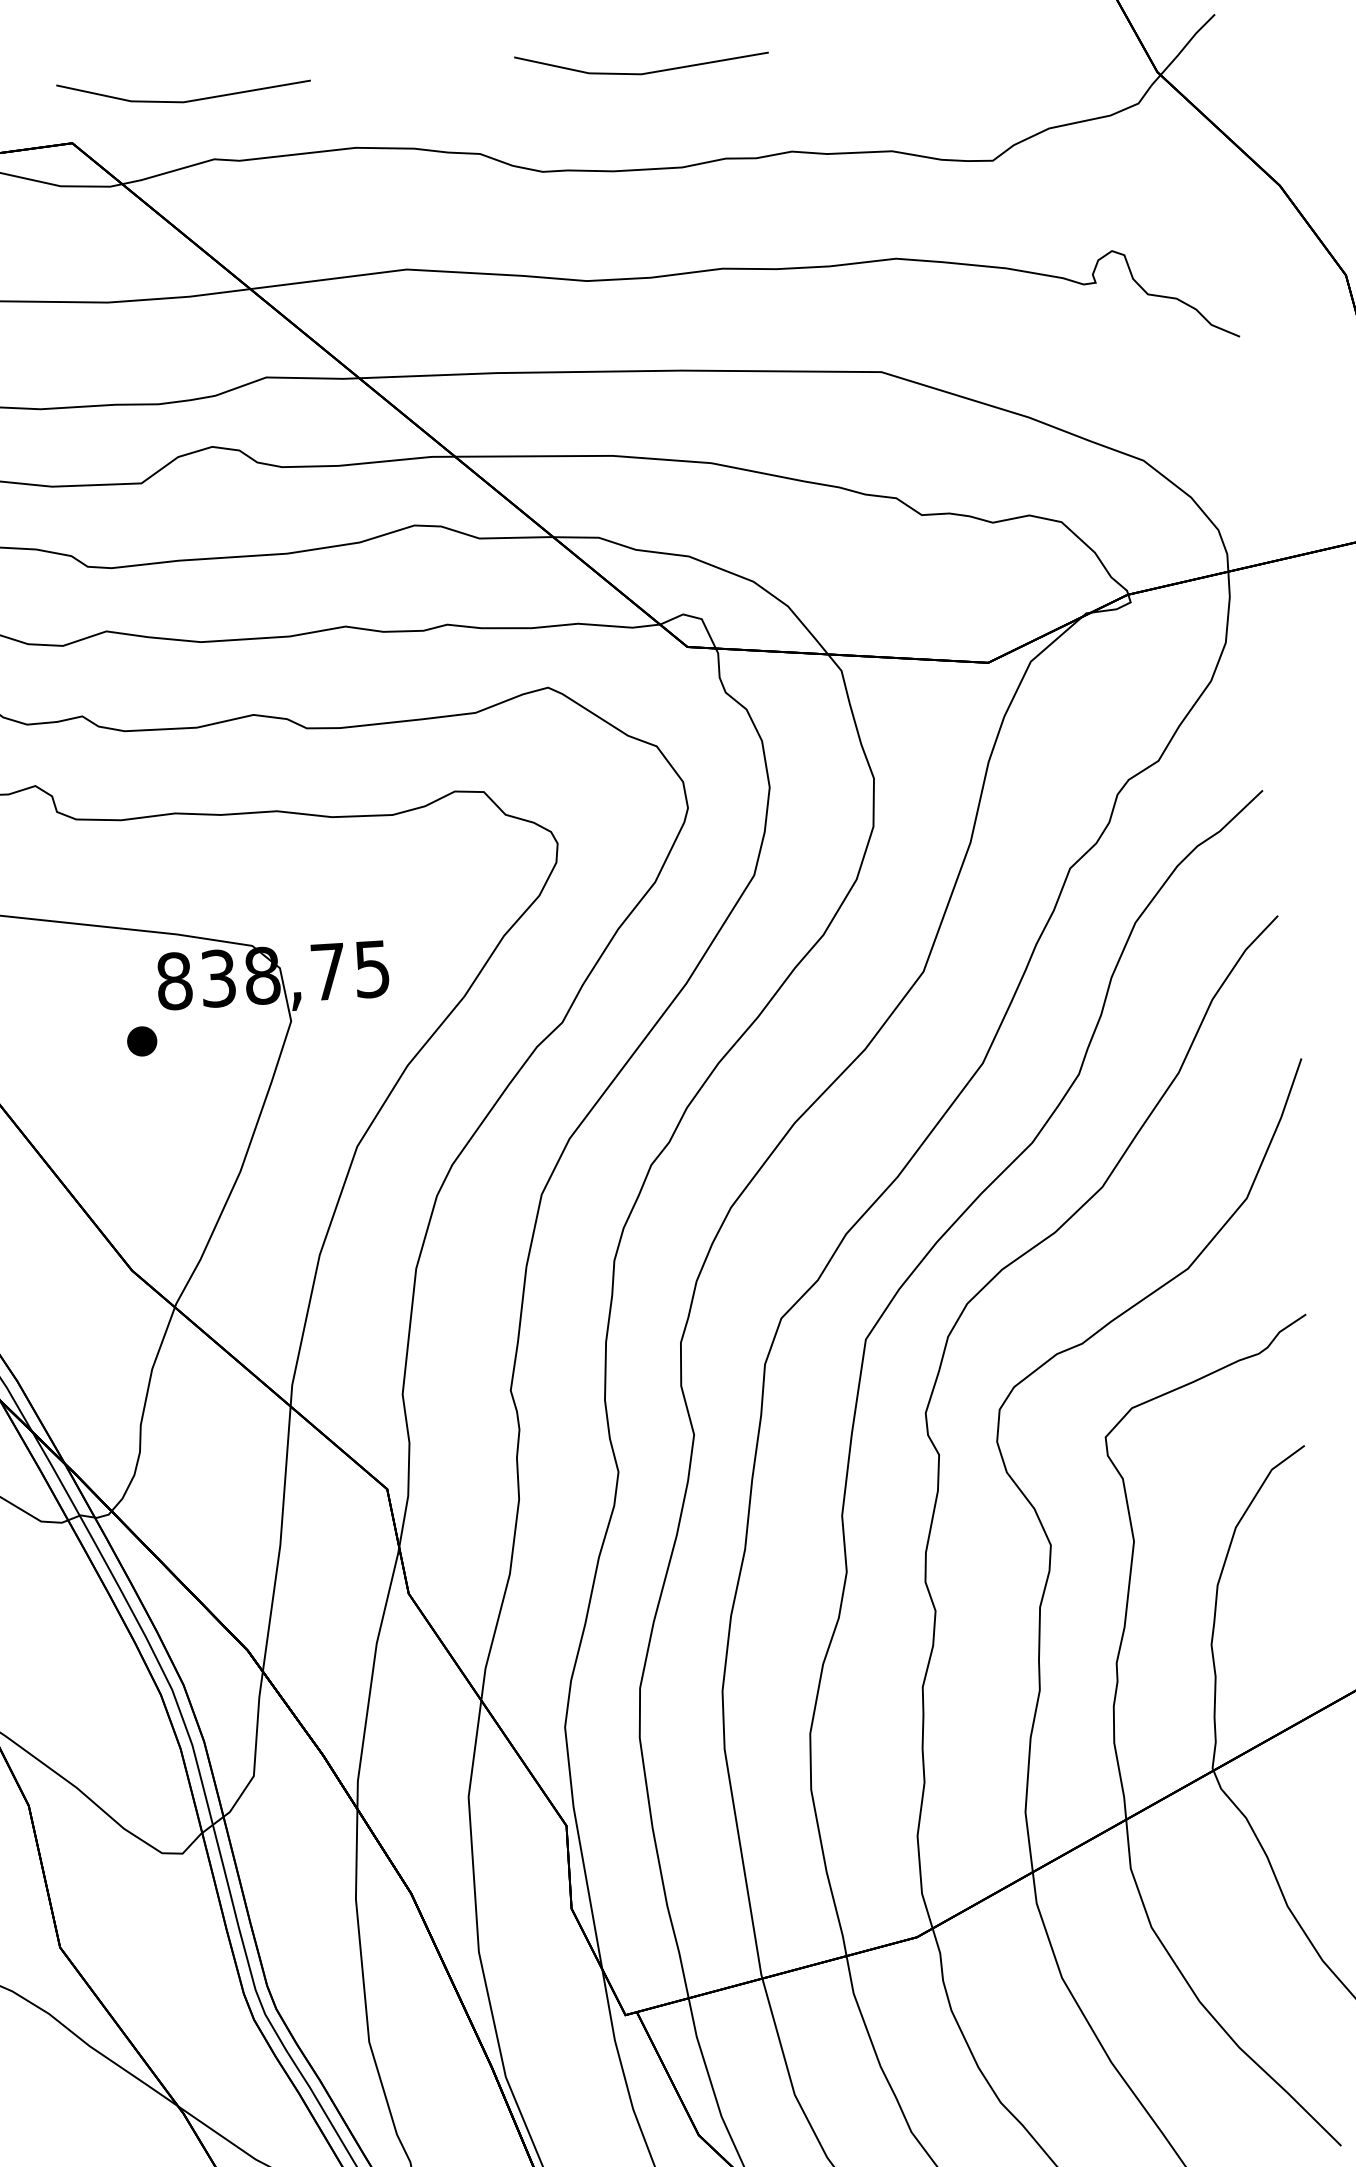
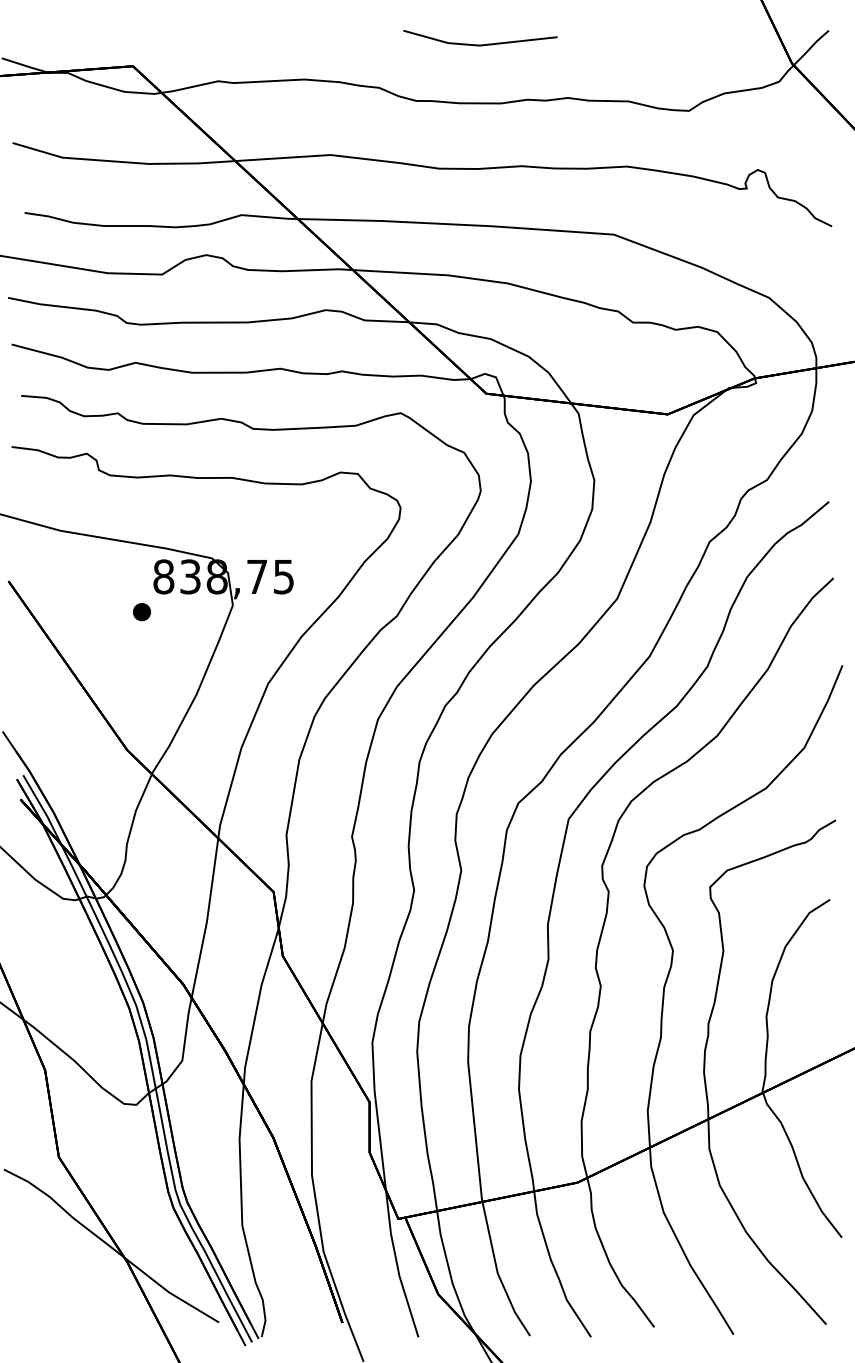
line: (184, 100) -> (202, 44), removed

